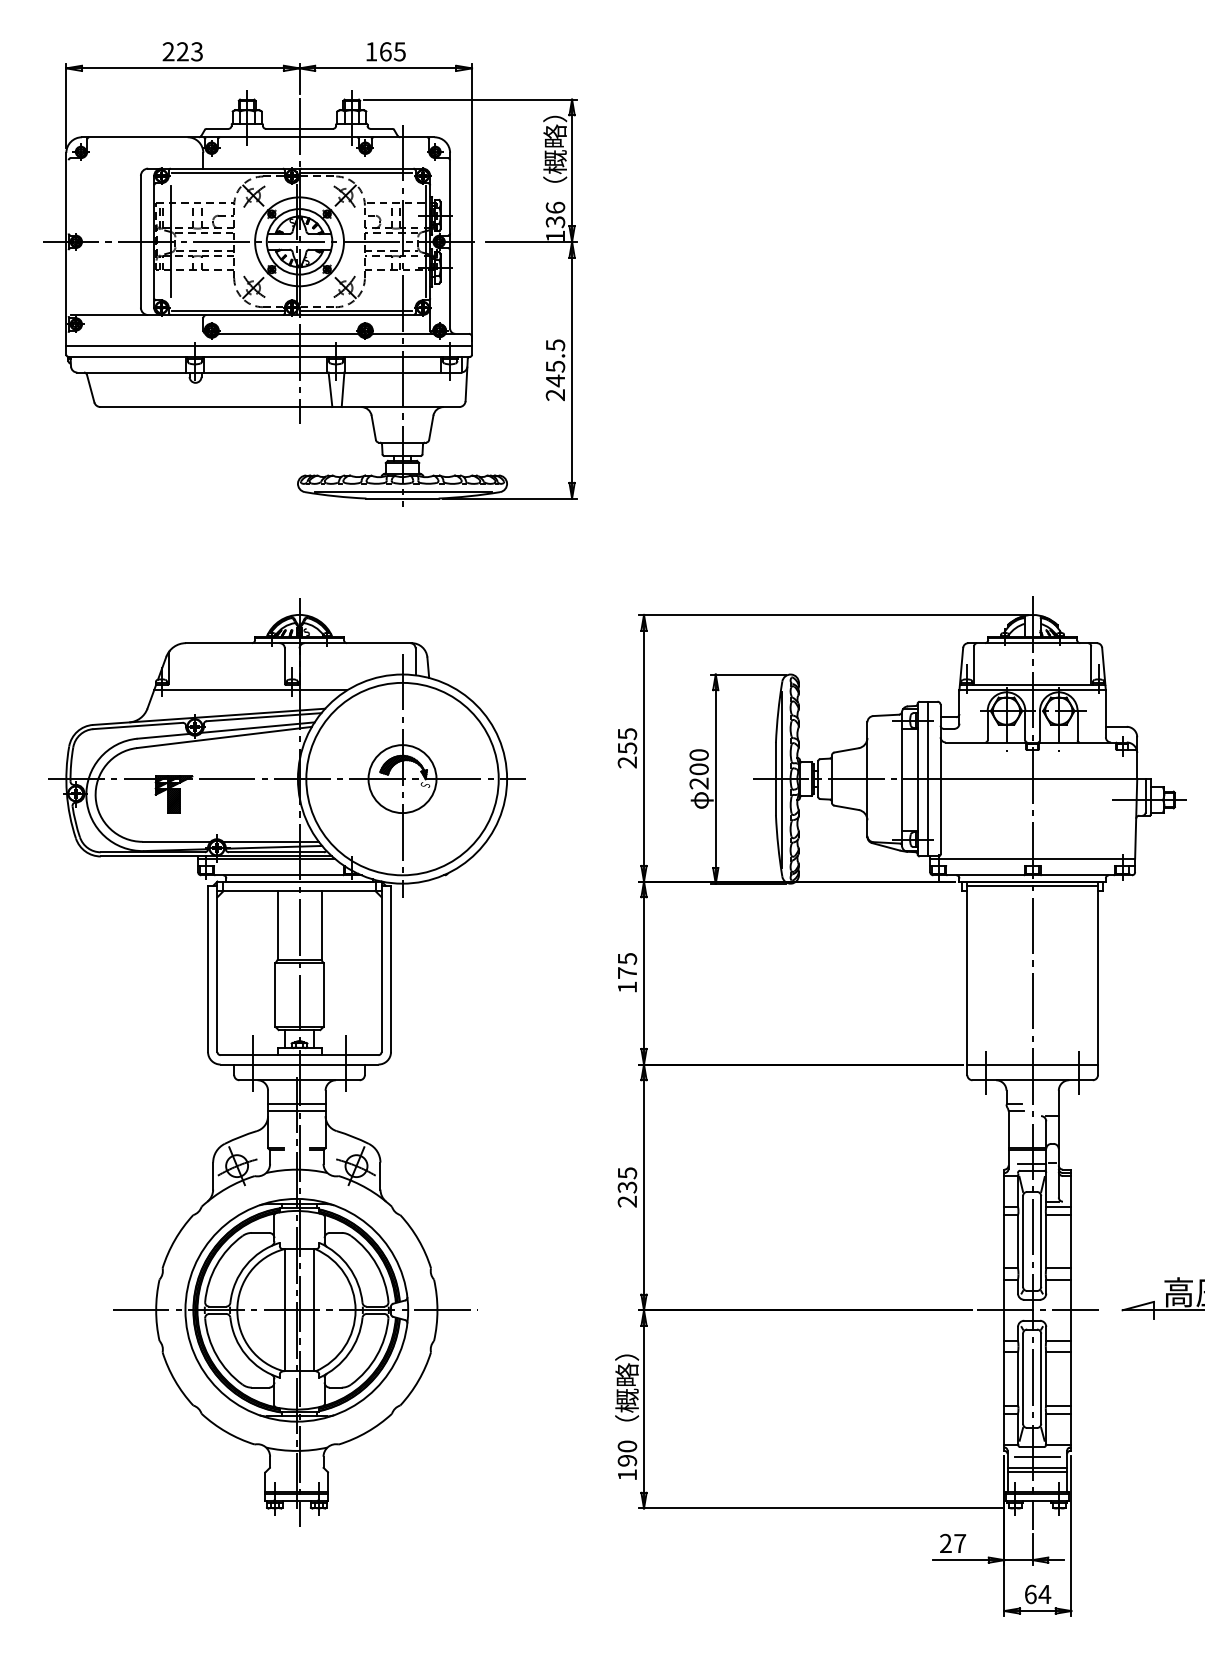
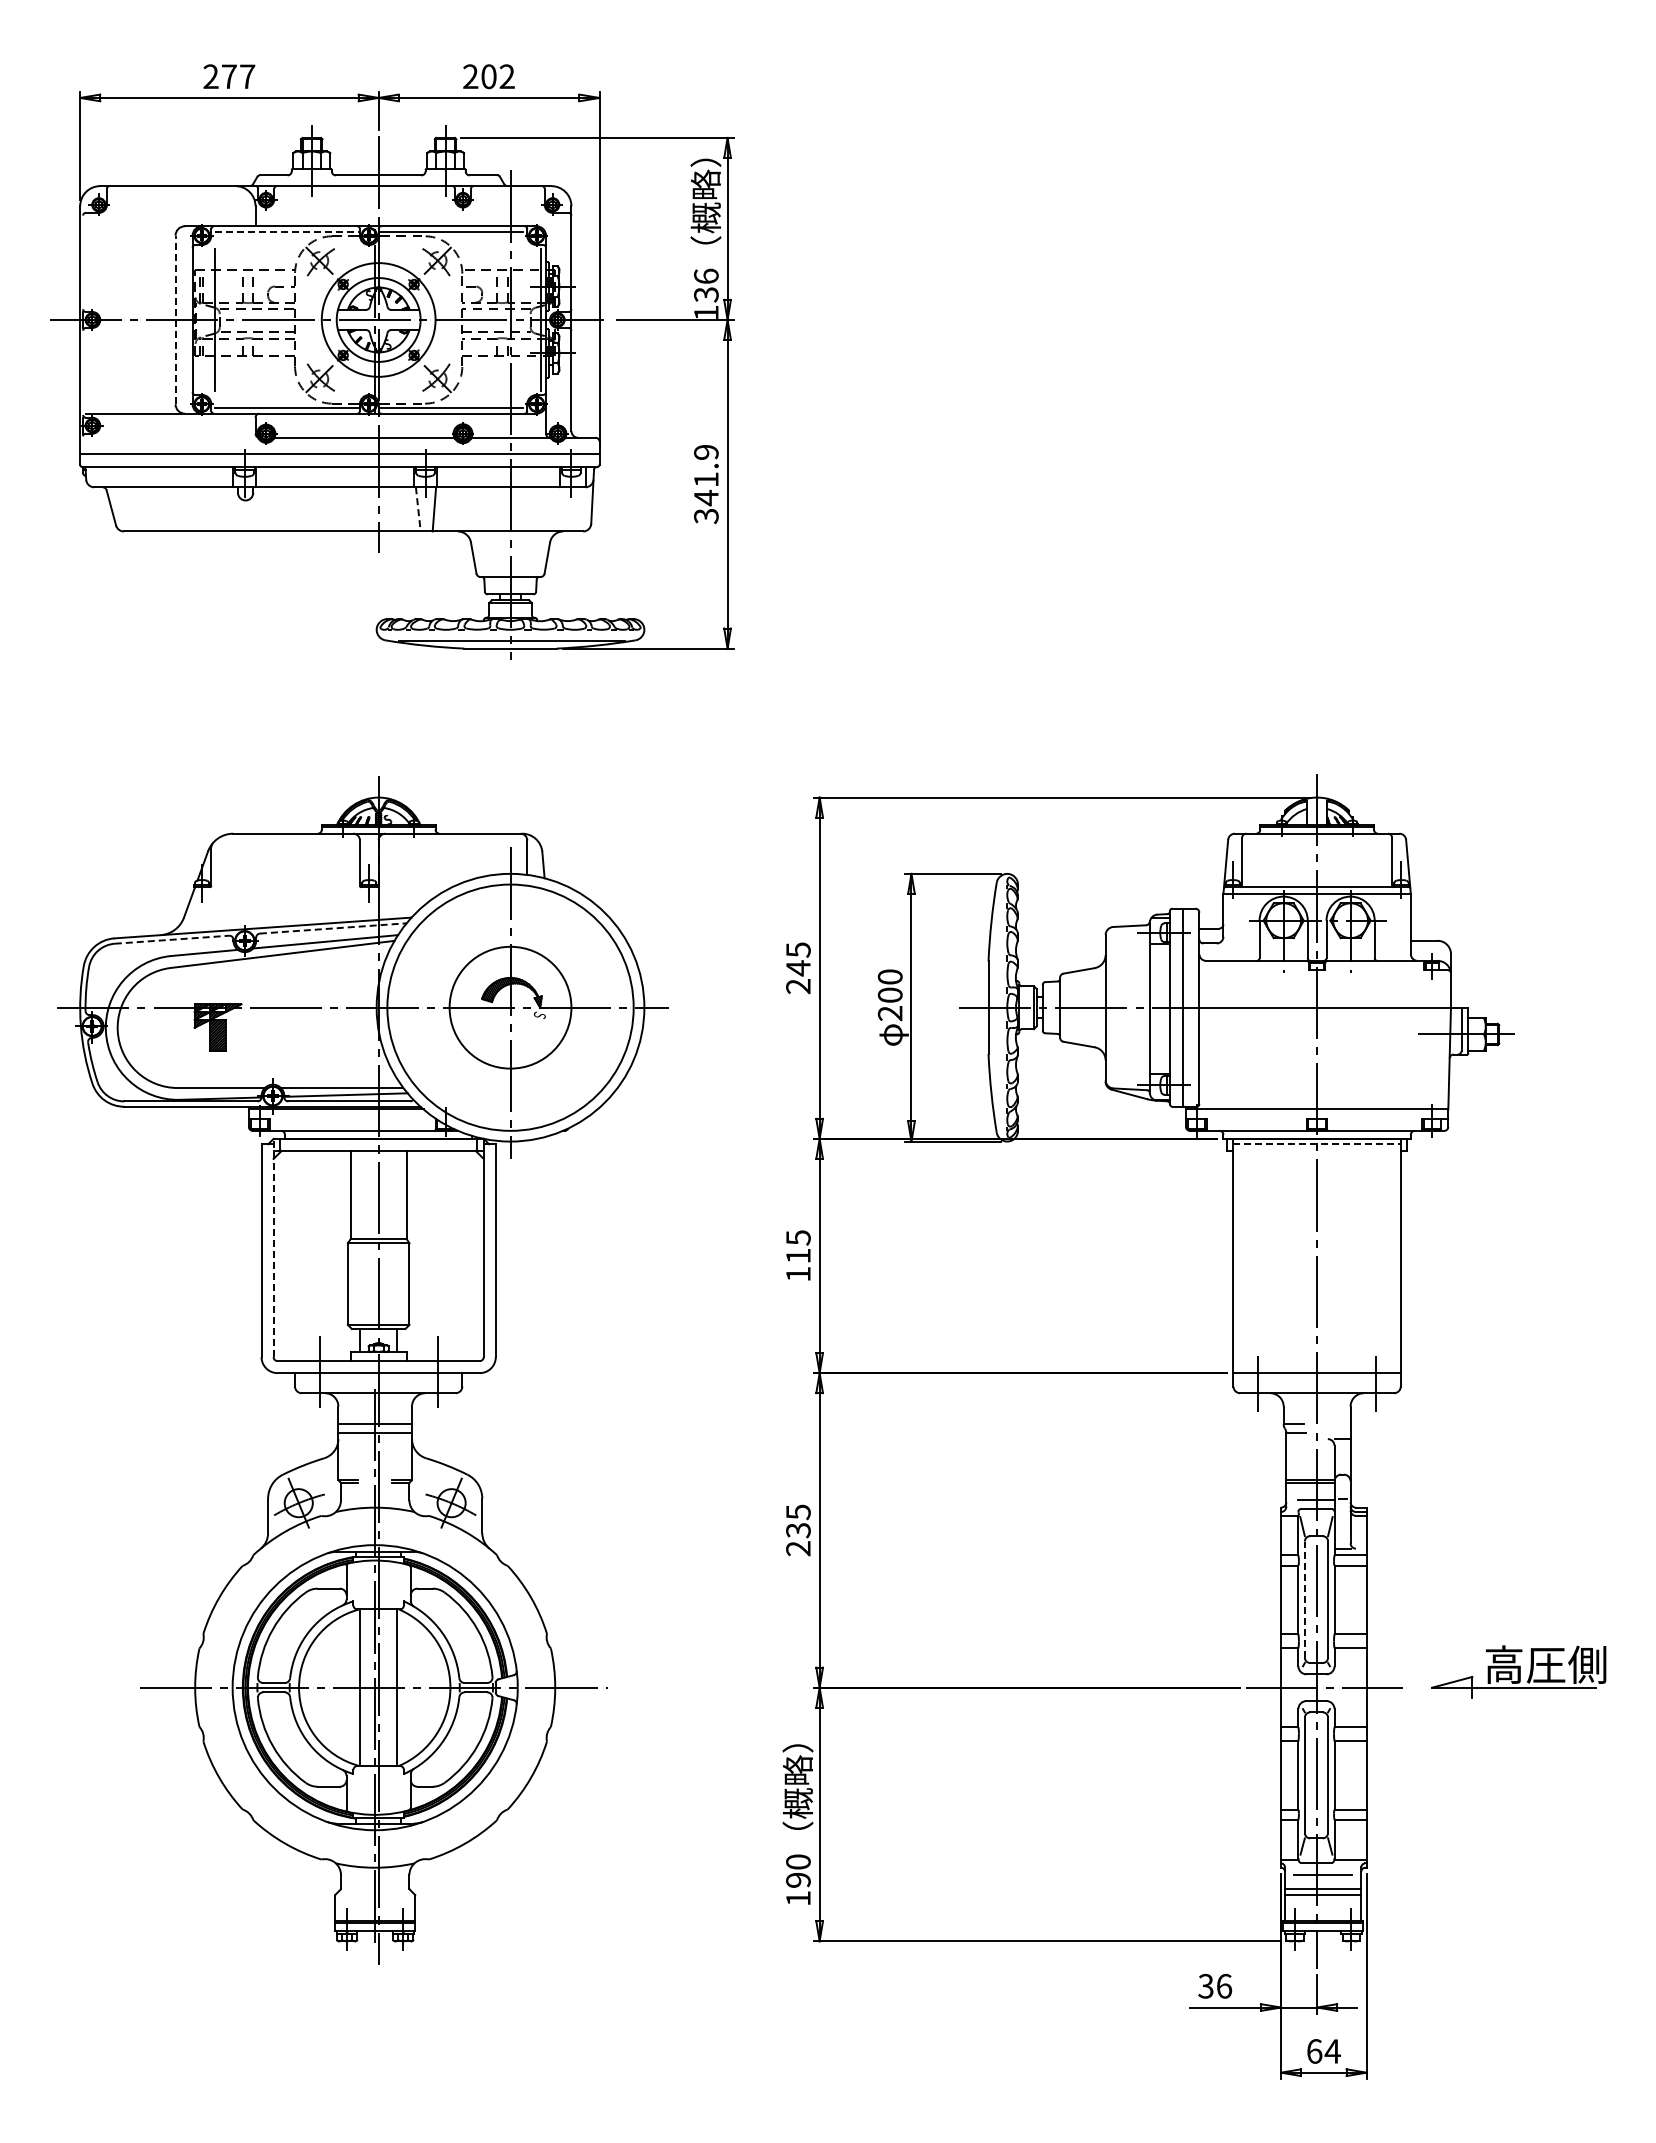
text: (190, 51) -> (238, 76), 223 -> 277
text: (385, 51) -> (488, 76), 165 -> 202
line: (229, 172) -> (288, 231), solid -> dashed
line: (140, 241) -> (175, 319), solid -> dashed
text: (555, 370) -> (706, 484), 245.5 -> 341.9
line: (330, 389) -> (418, 509), solid -> dashed
line: (250, 689) -> (316, 893), removed
line: (264, 717) -> (333, 928), solid -> dashed
line: (138, 725) -> (172, 939), solid -> dashed
text: (627, 748) -> (798, 968), 255 -> 245
circle: (402, 778) -> (510, 1007), size x1.4
line: (782, 779) -> (996, 1008), removed
line: (1032, 885) -> (1317, 1144), solid -> dashed
line: (217, 966) -> (273, 1247), solid -> dashed
text: (627, 972) -> (798, 1255), 175 -> 115
line: (1022, 1241) -> (1304, 1599), solid -> dashed
text: (953, 1542) -> (1215, 1985), 27 -> 36

